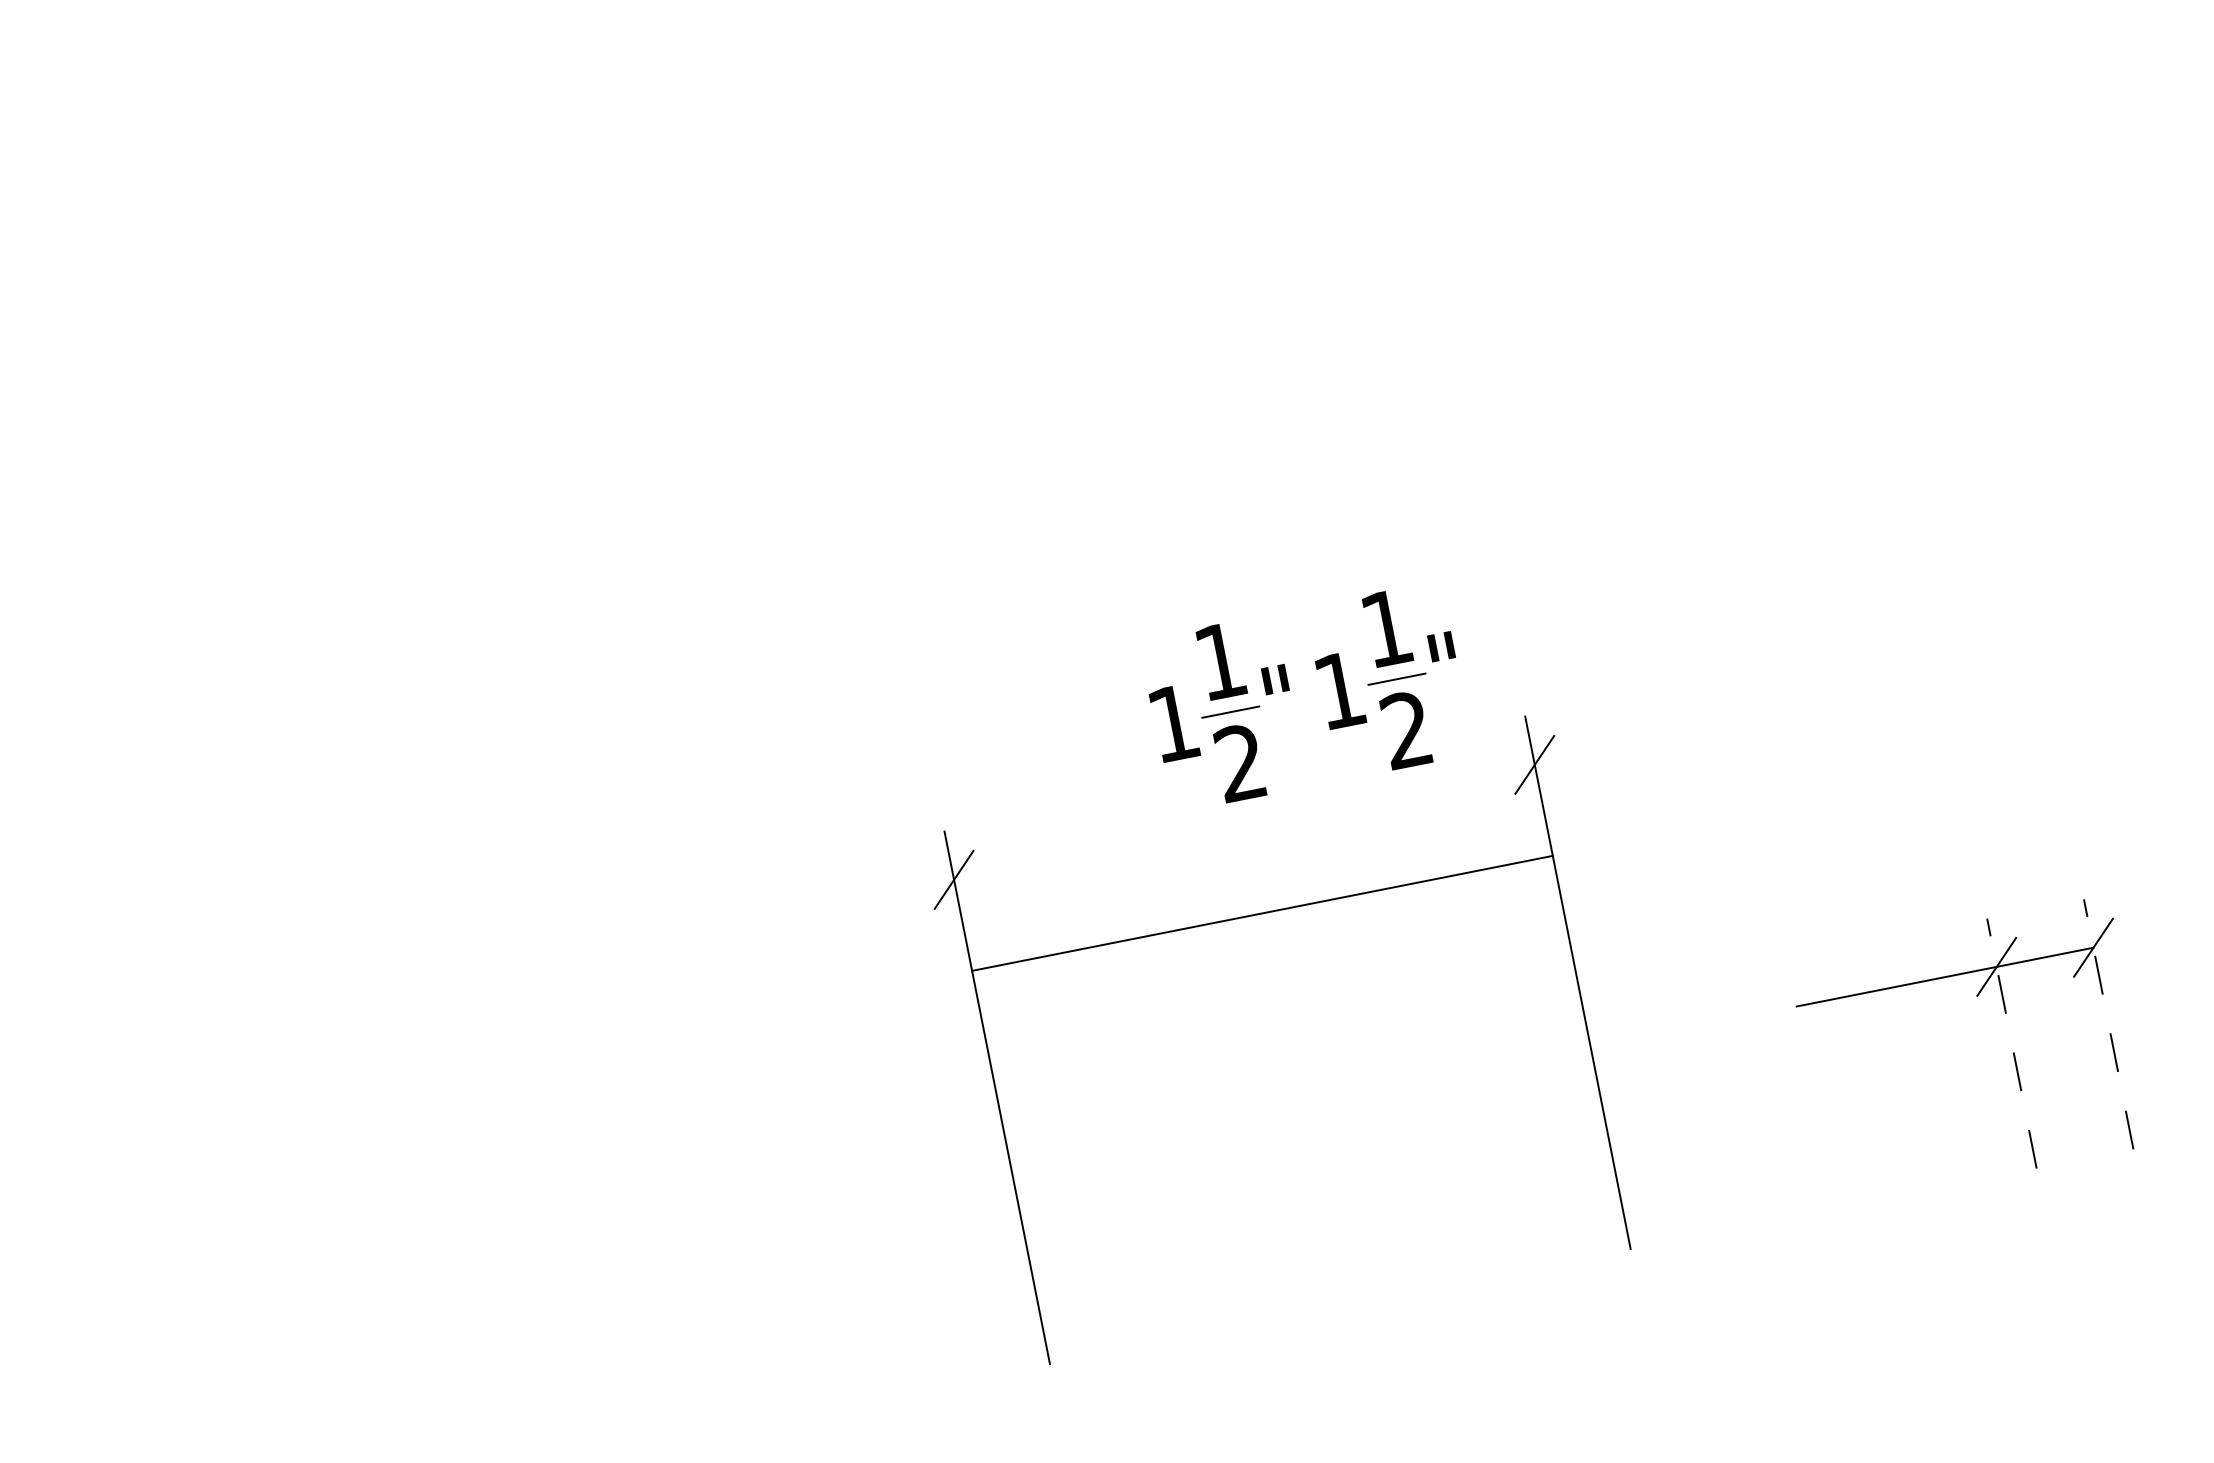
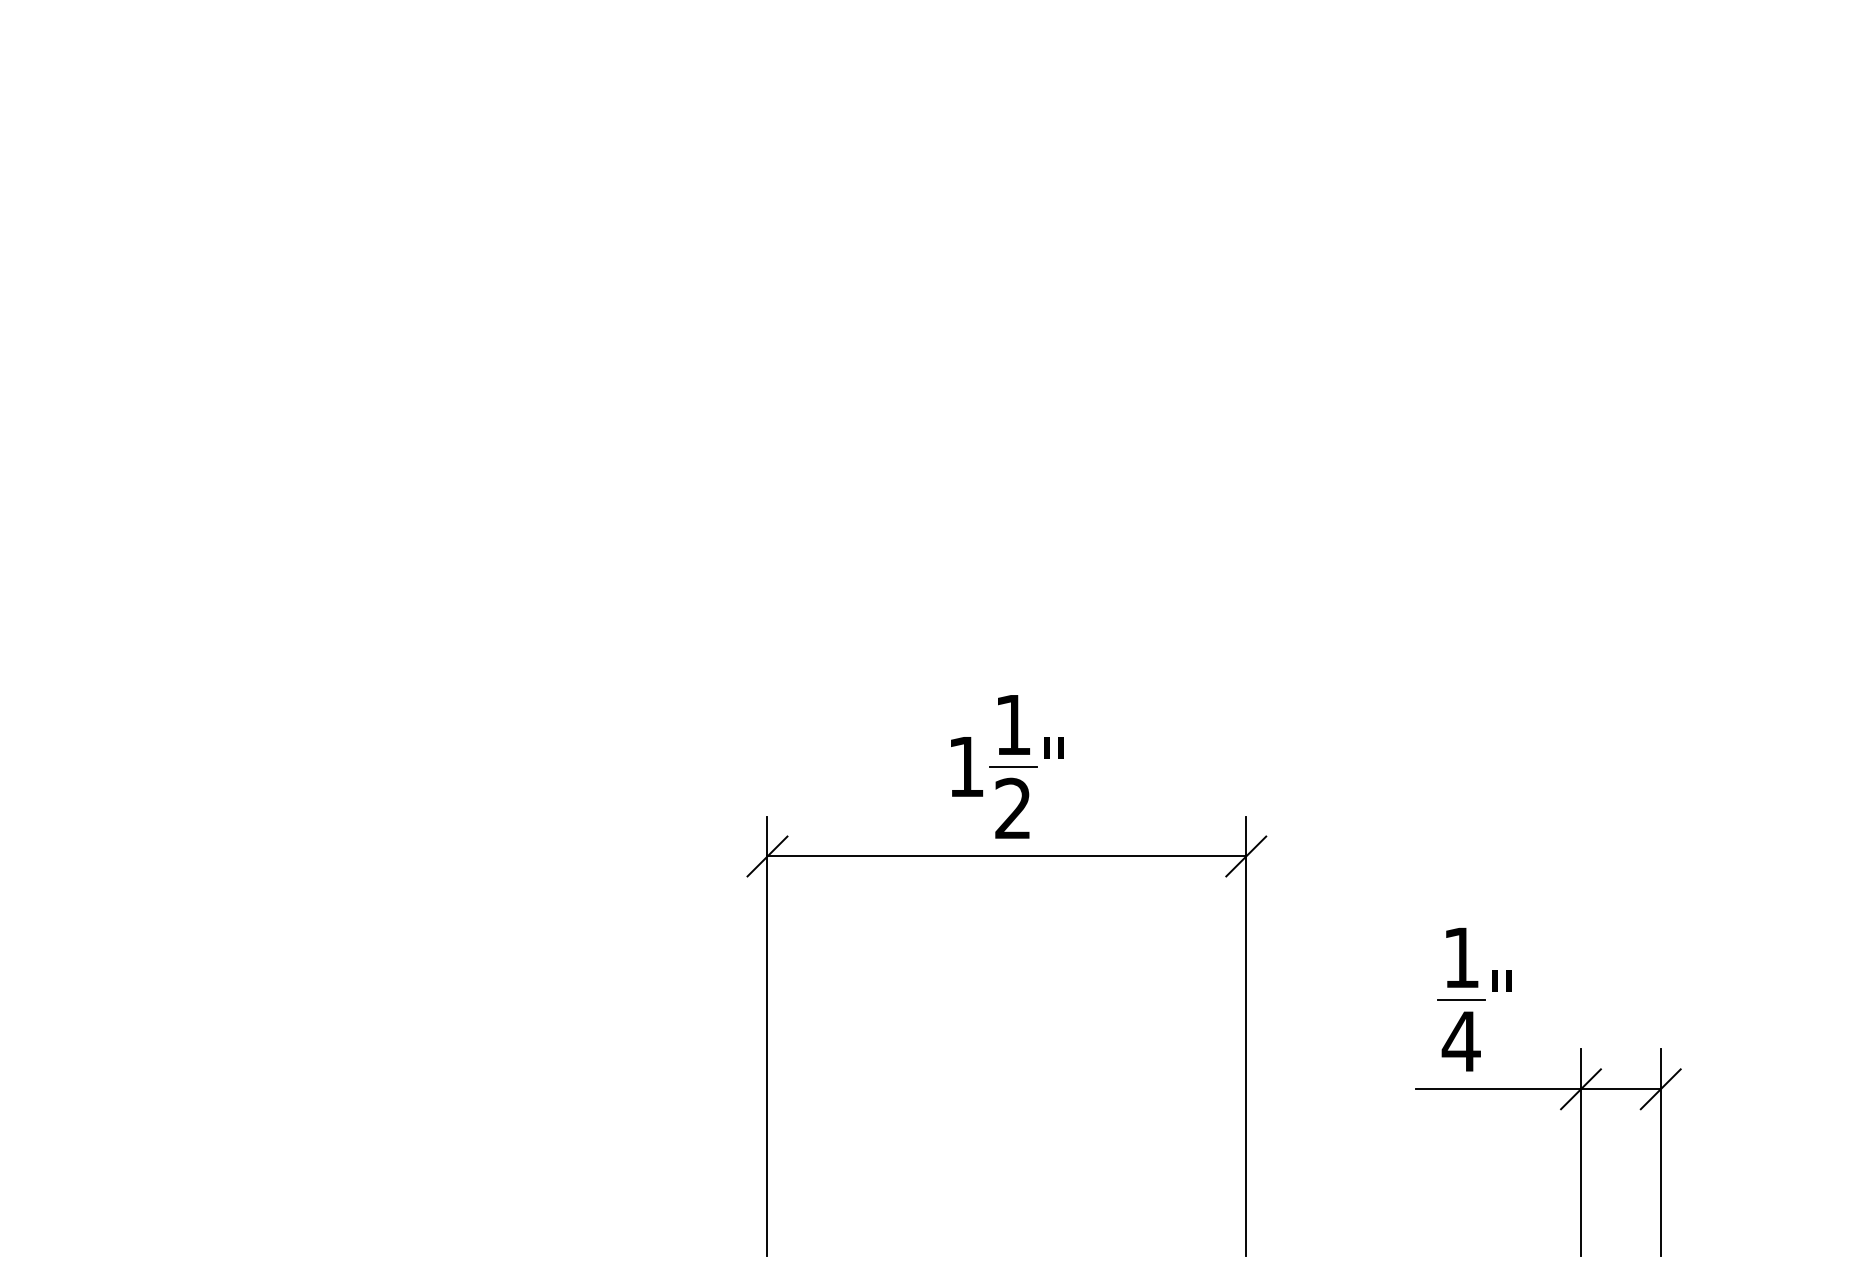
part: (1389, 680) -> (1144, 766), removed
part: (1846, 883) -> (1474, 999), added
line: (1262, 913) -> (1006, 856), moved
line: (2108, 1023) -> (1660, 1151), dashed -> solid
line: (2011, 1042) -> (1580, 1151), dashed -> solid

